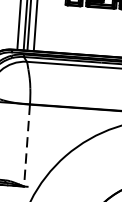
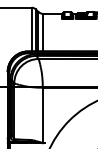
line: (26, 145) -> (42, 115), dashed -> solid

